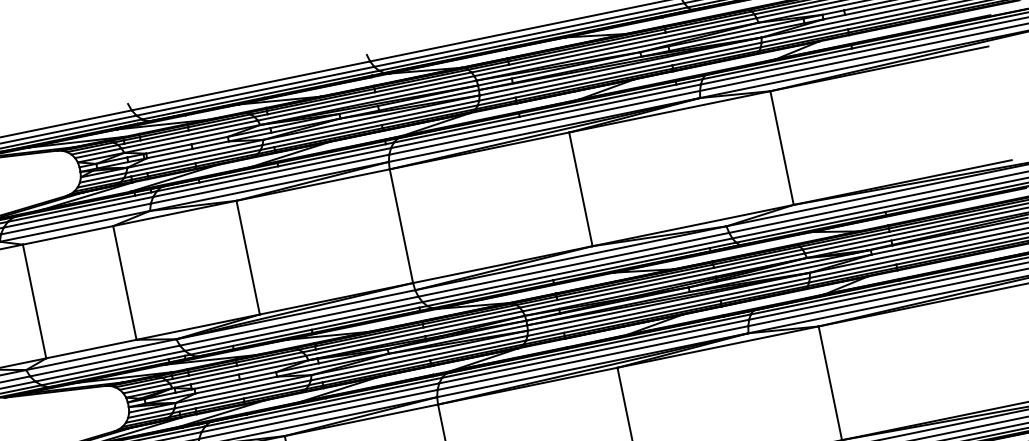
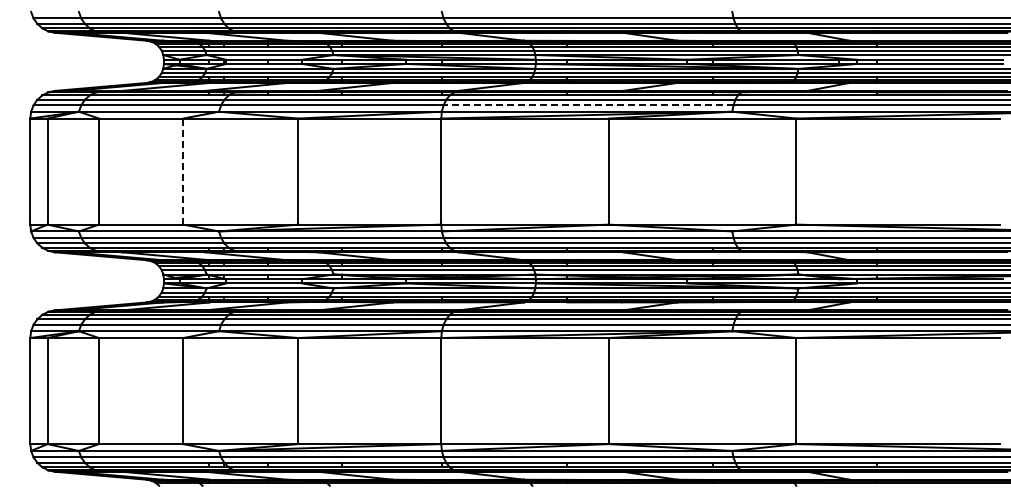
line: (544, 122) -> (588, 105), solid -> dashed
line: (125, 282) -> (183, 171), solid -> dashed

